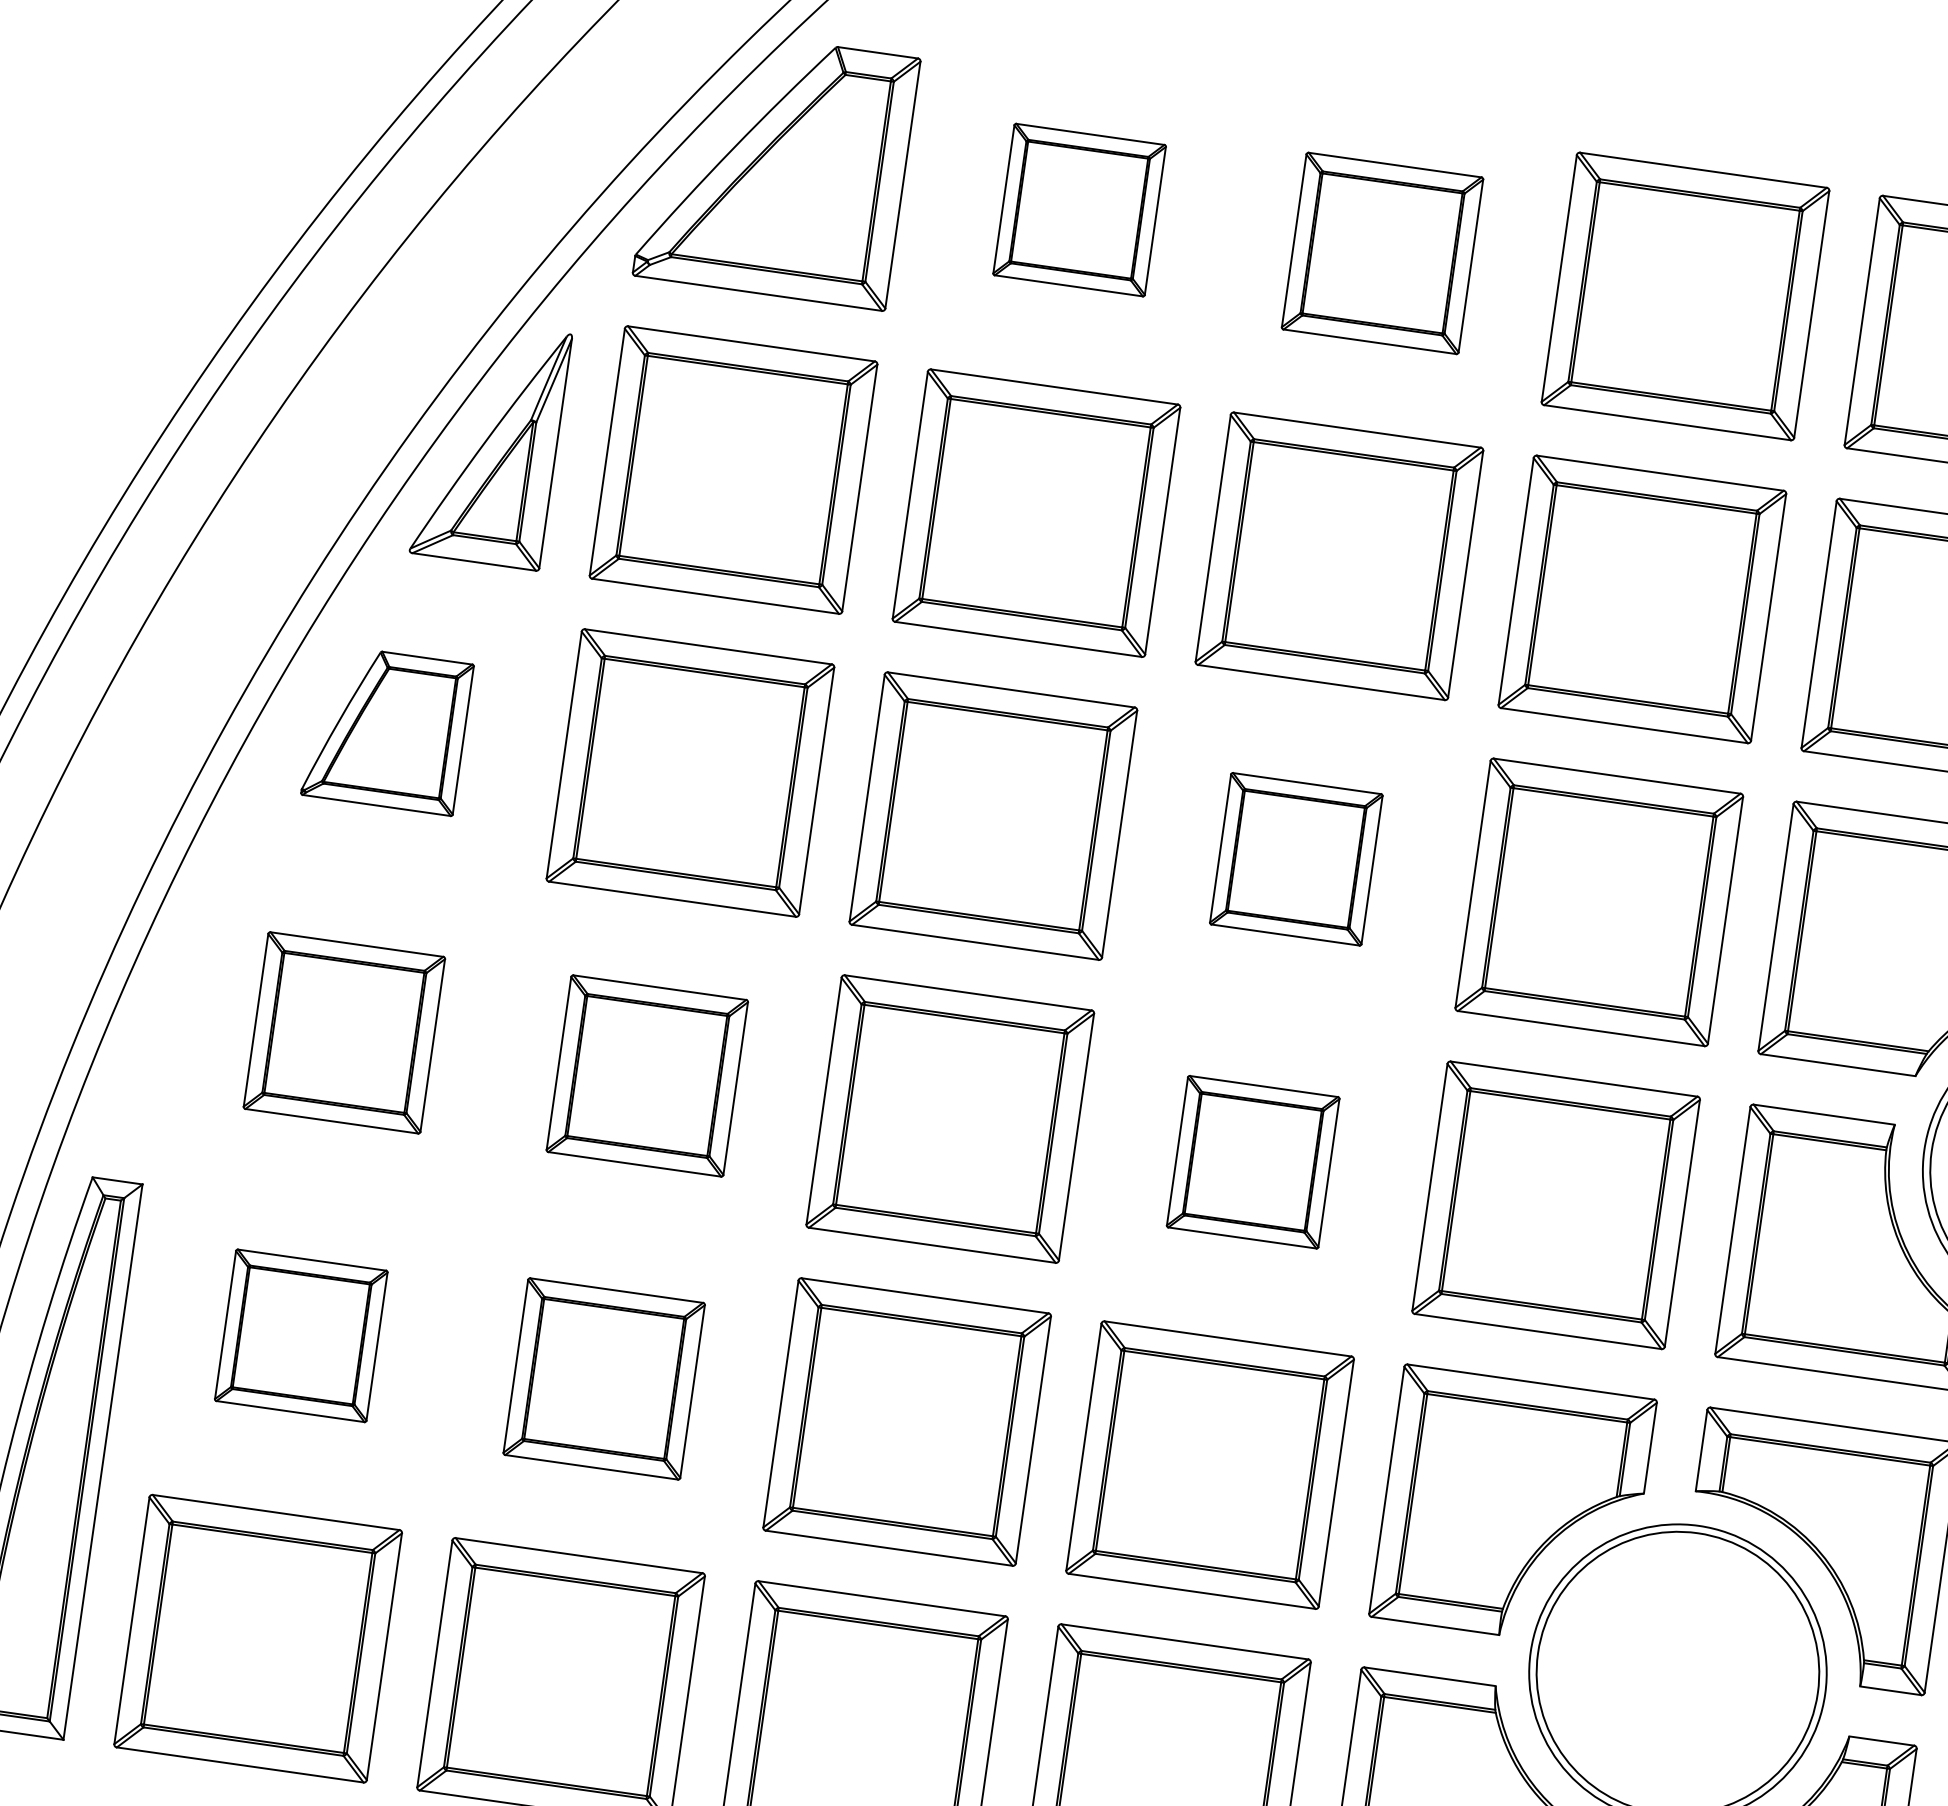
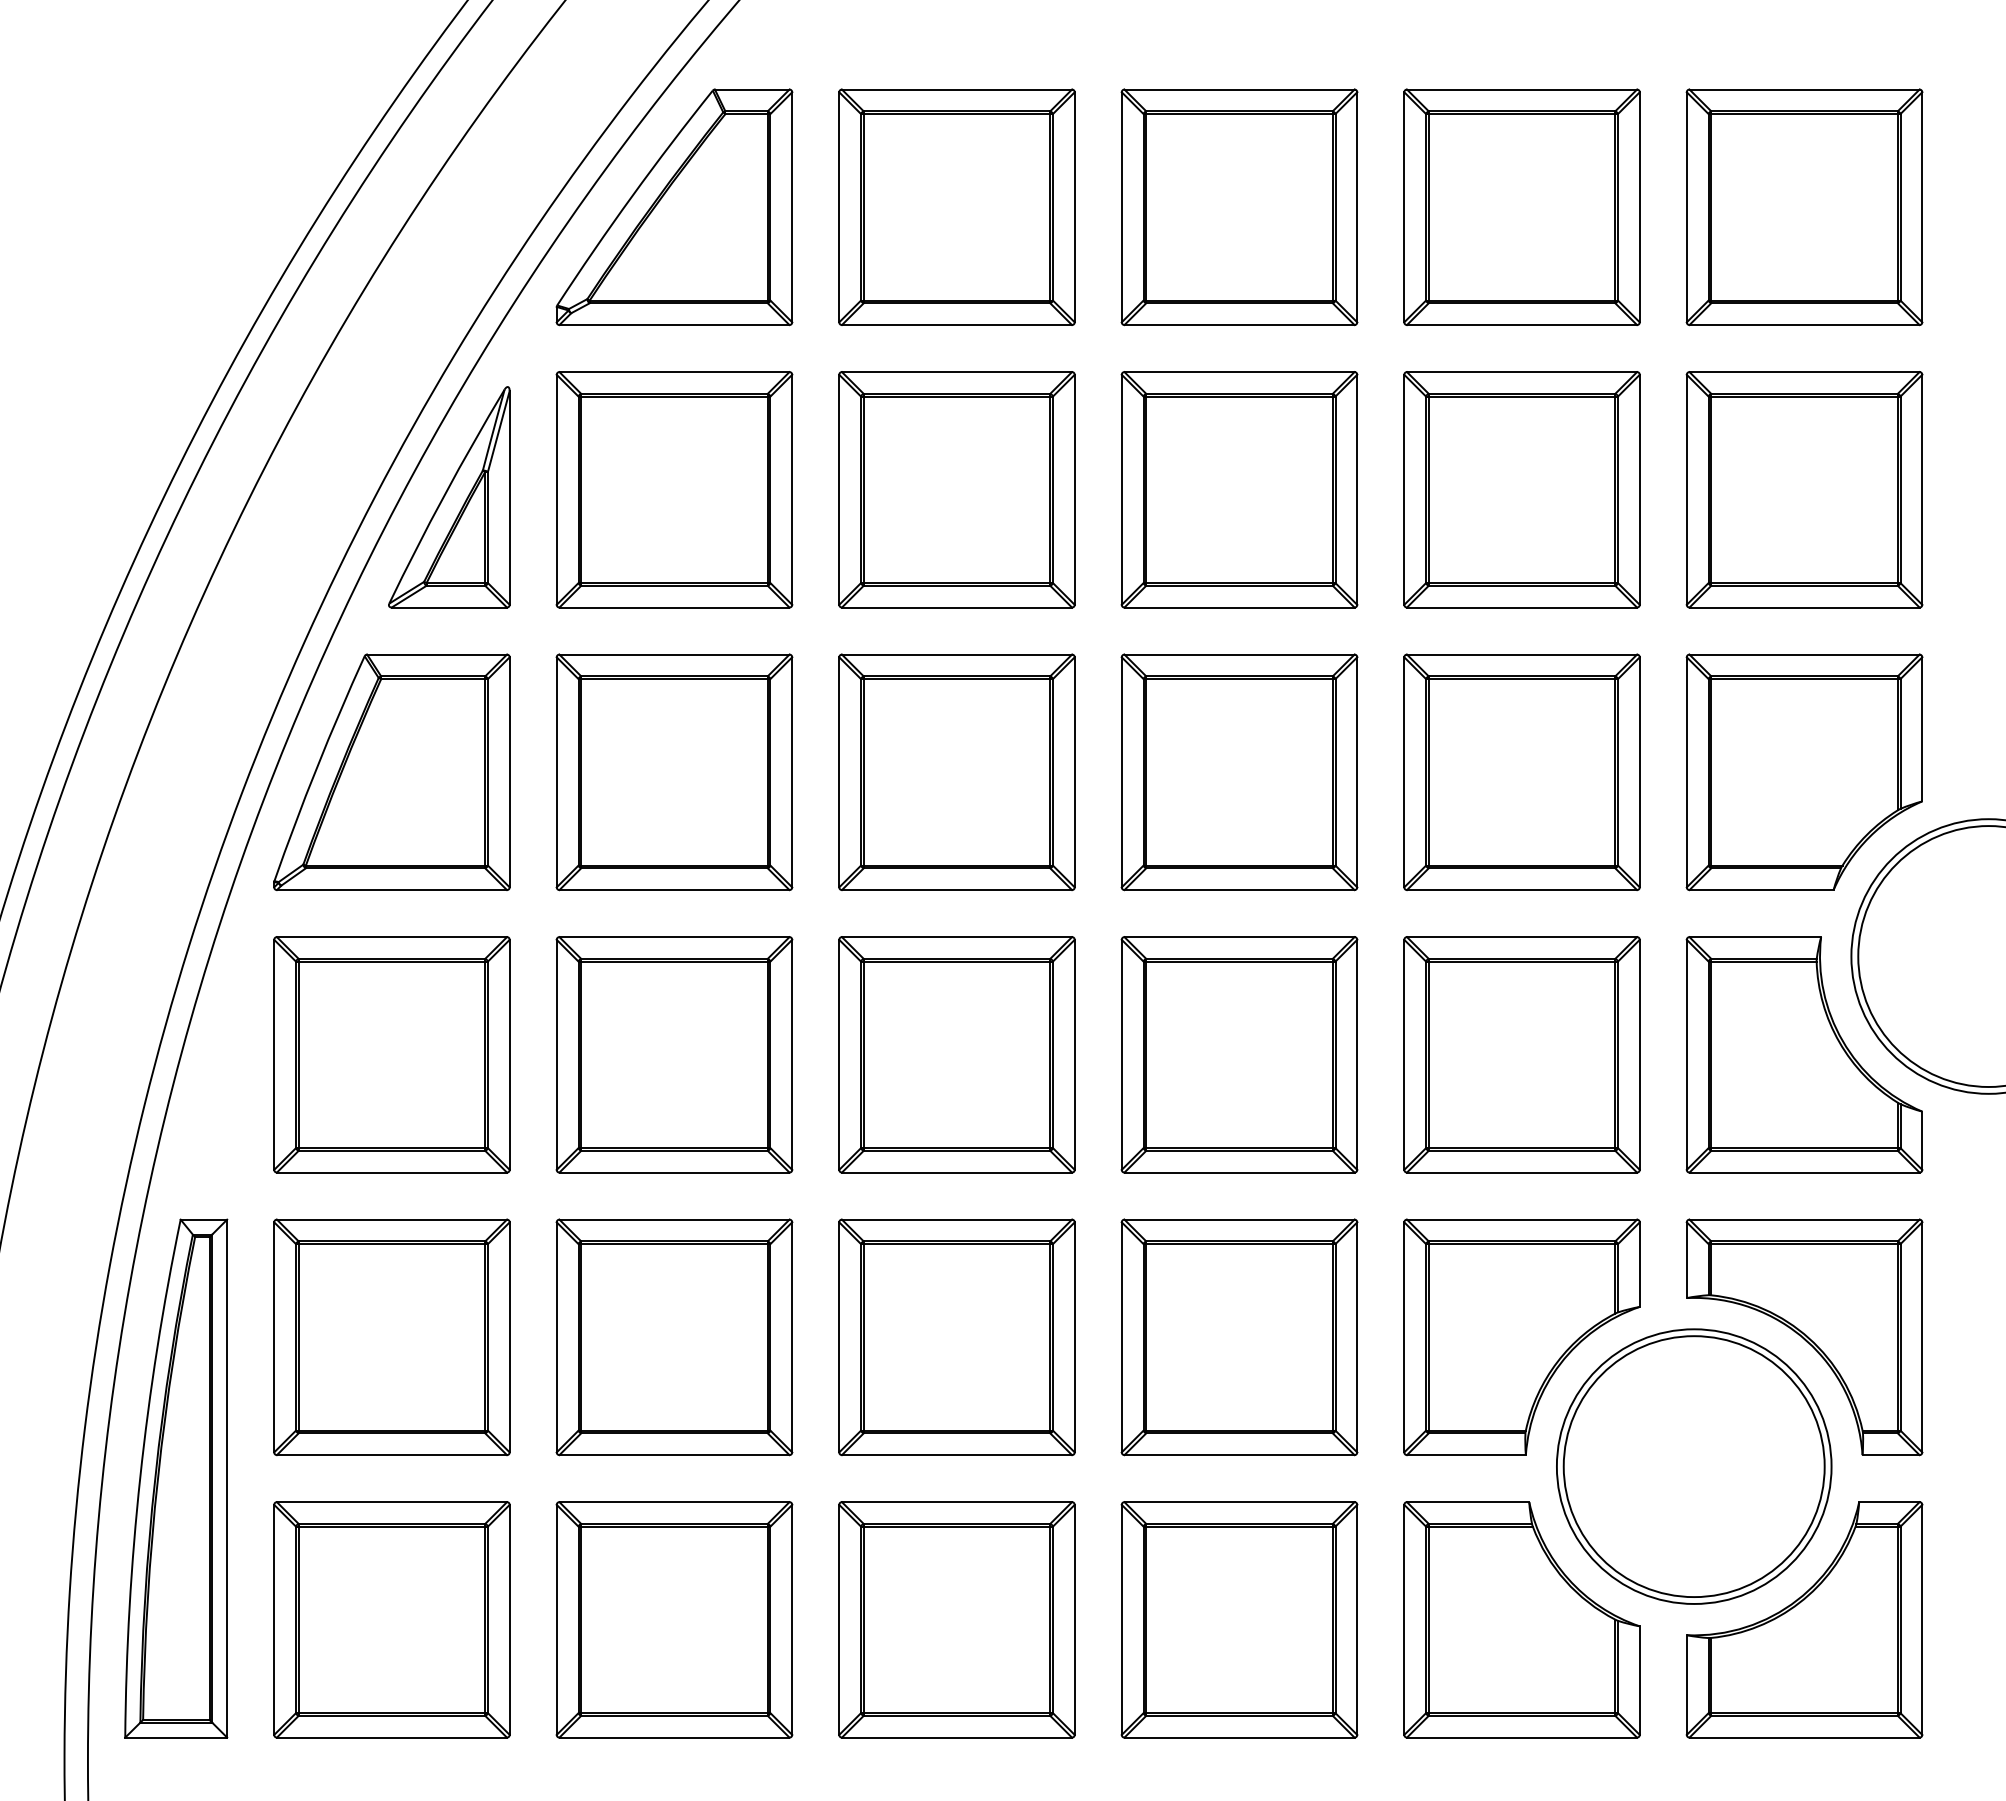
part: (1079, 209) -> (956, 206), size x1.67
part: (1382, 253) -> (1239, 207), size x1.43
part: (387, 728) -> (391, 771), size x1.67
part: (1296, 859) -> (1239, 772), size x1.67
part: (343, 1032) -> (391, 1054), size x1.43
part: (647, 1075) -> (674, 1054), size x1.43
part: (1253, 1161) -> (1239, 1054), size x1.67
part: (300, 1335) -> (391, 1337), size x1.67
part: (604, 1379) -> (674, 1337), size x1.43

